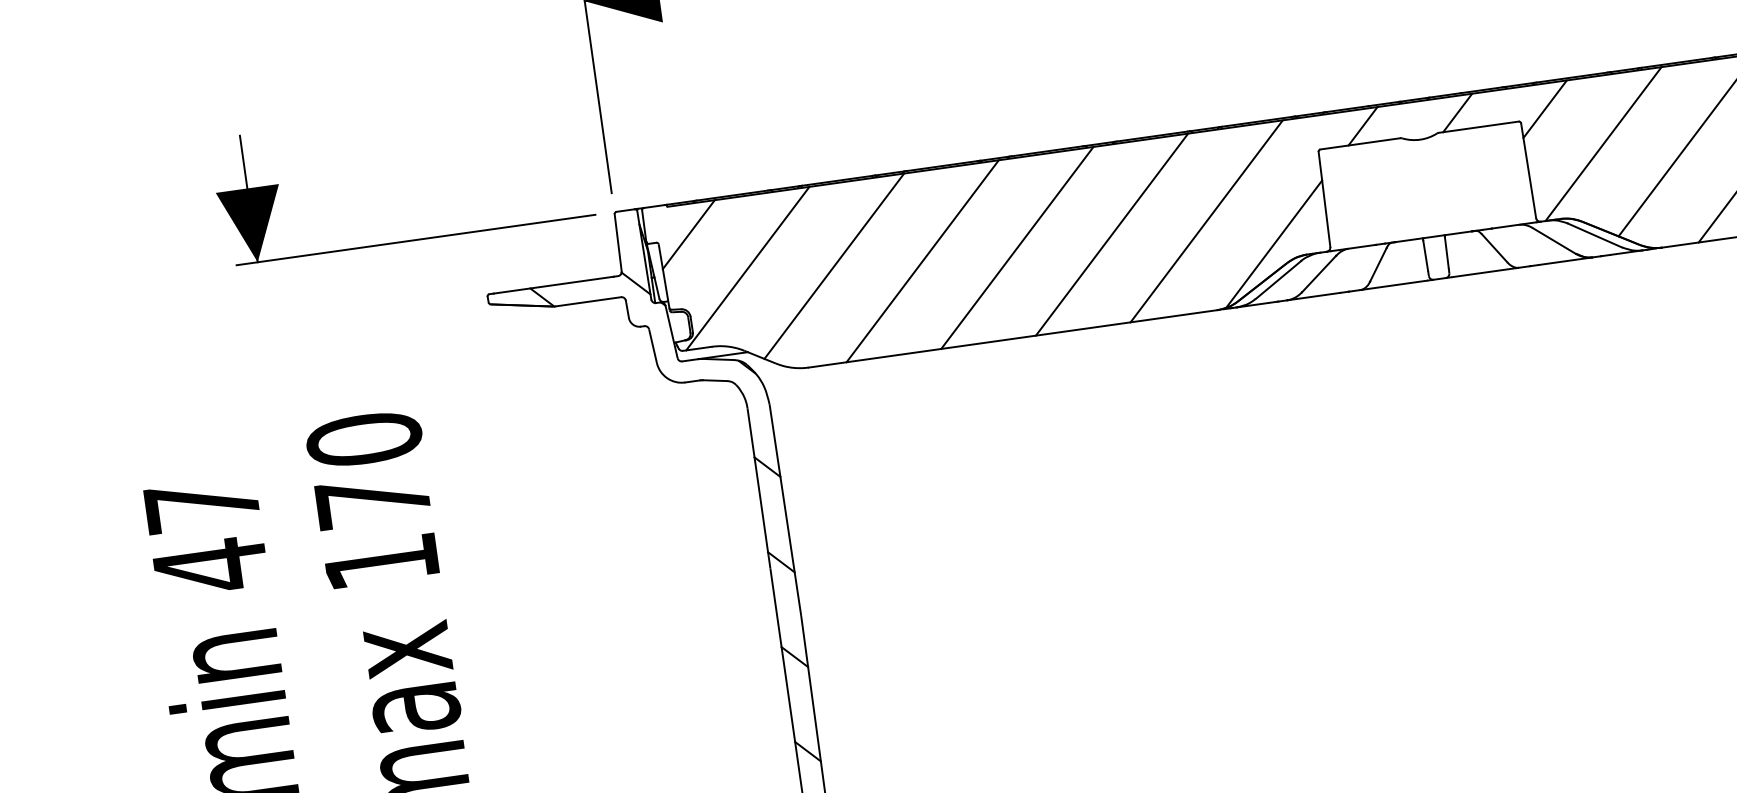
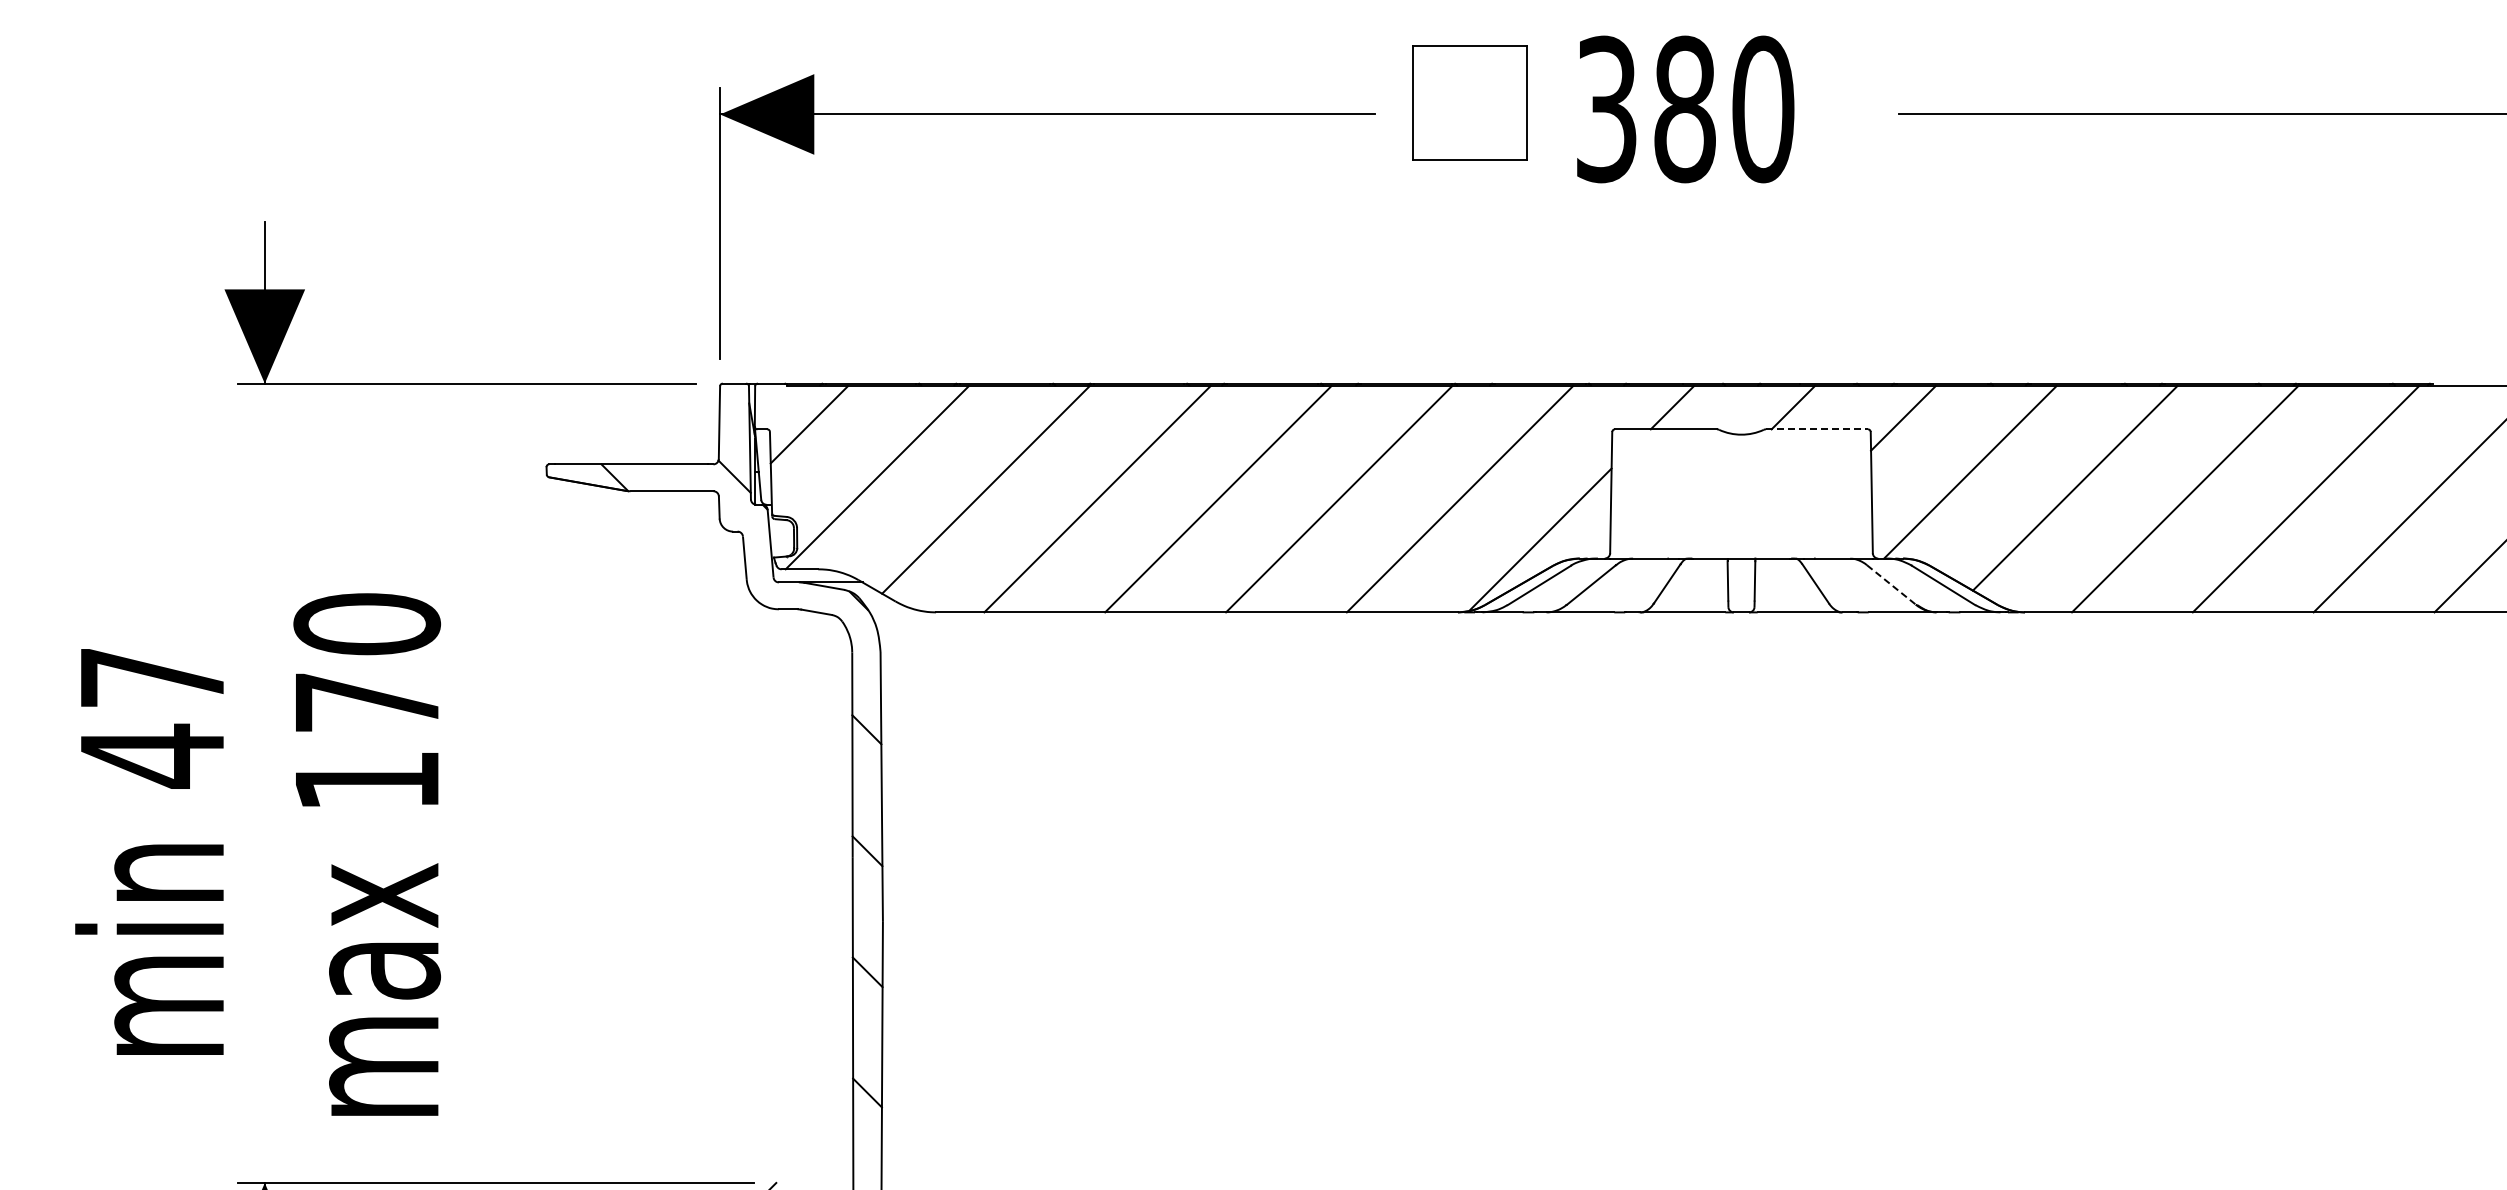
line: (1479, 127) -> (1817, 429), solid -> dashed
line: (1554, 241) -> (1891, 585), solid -> dashed

